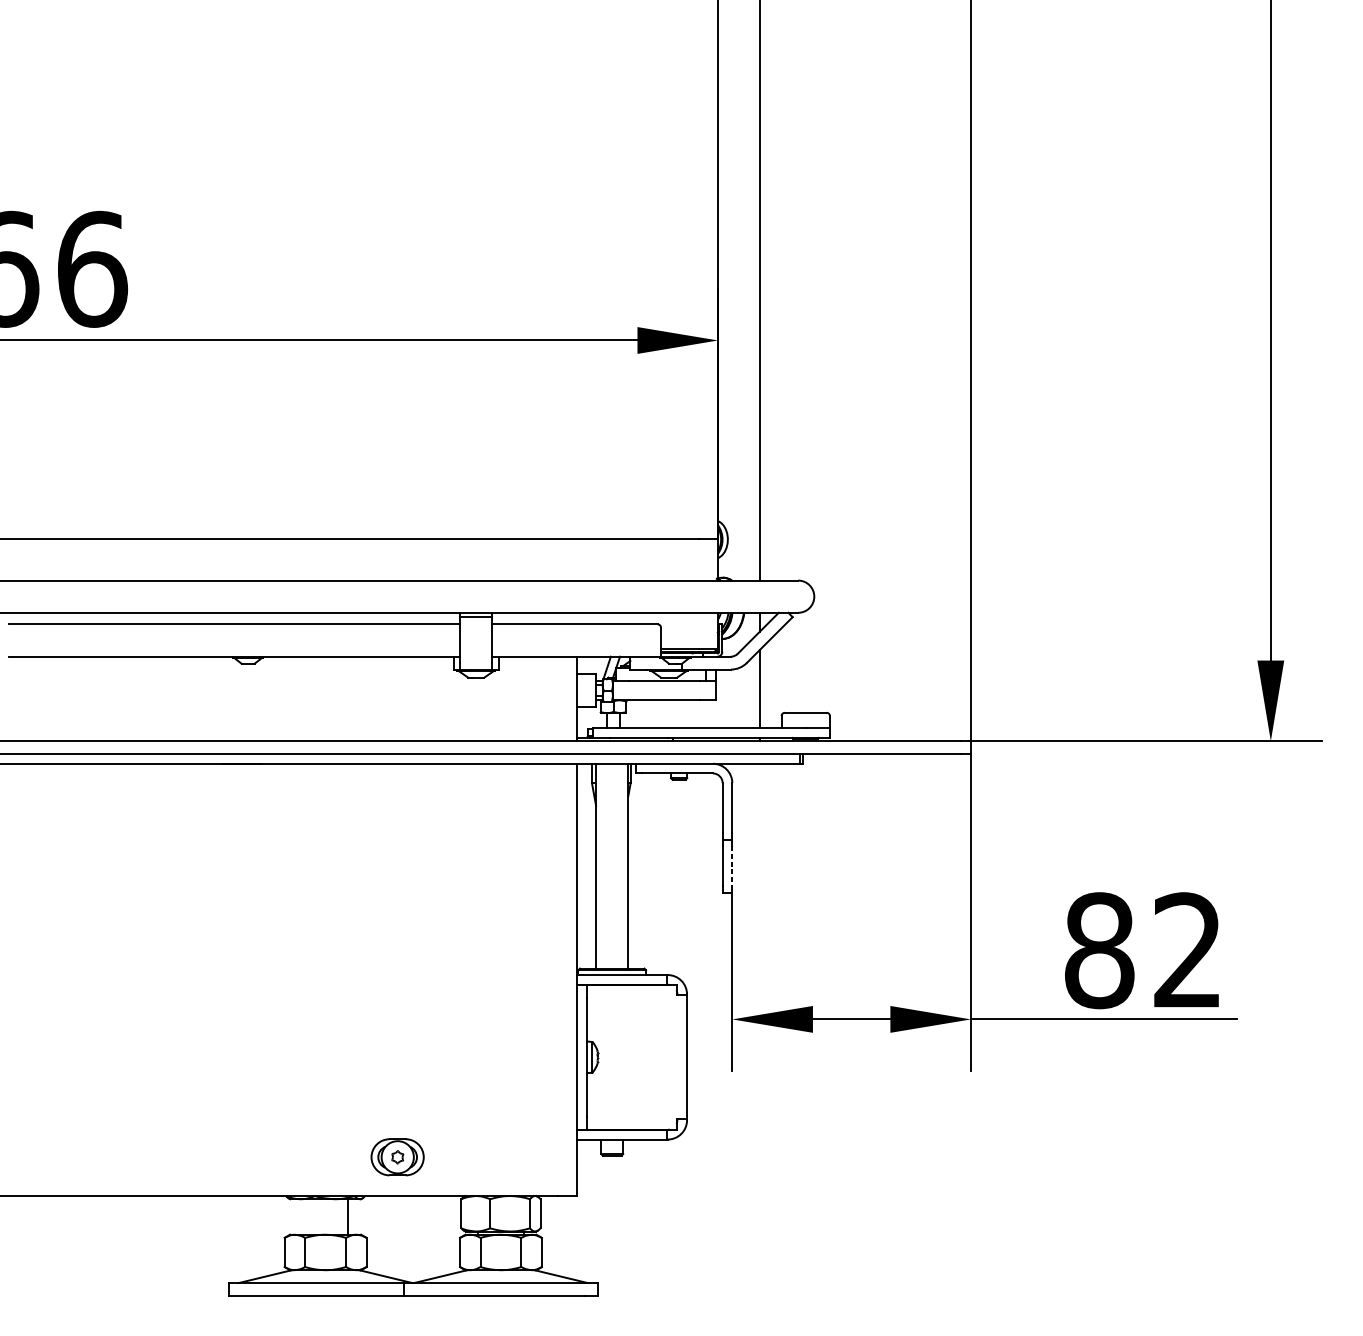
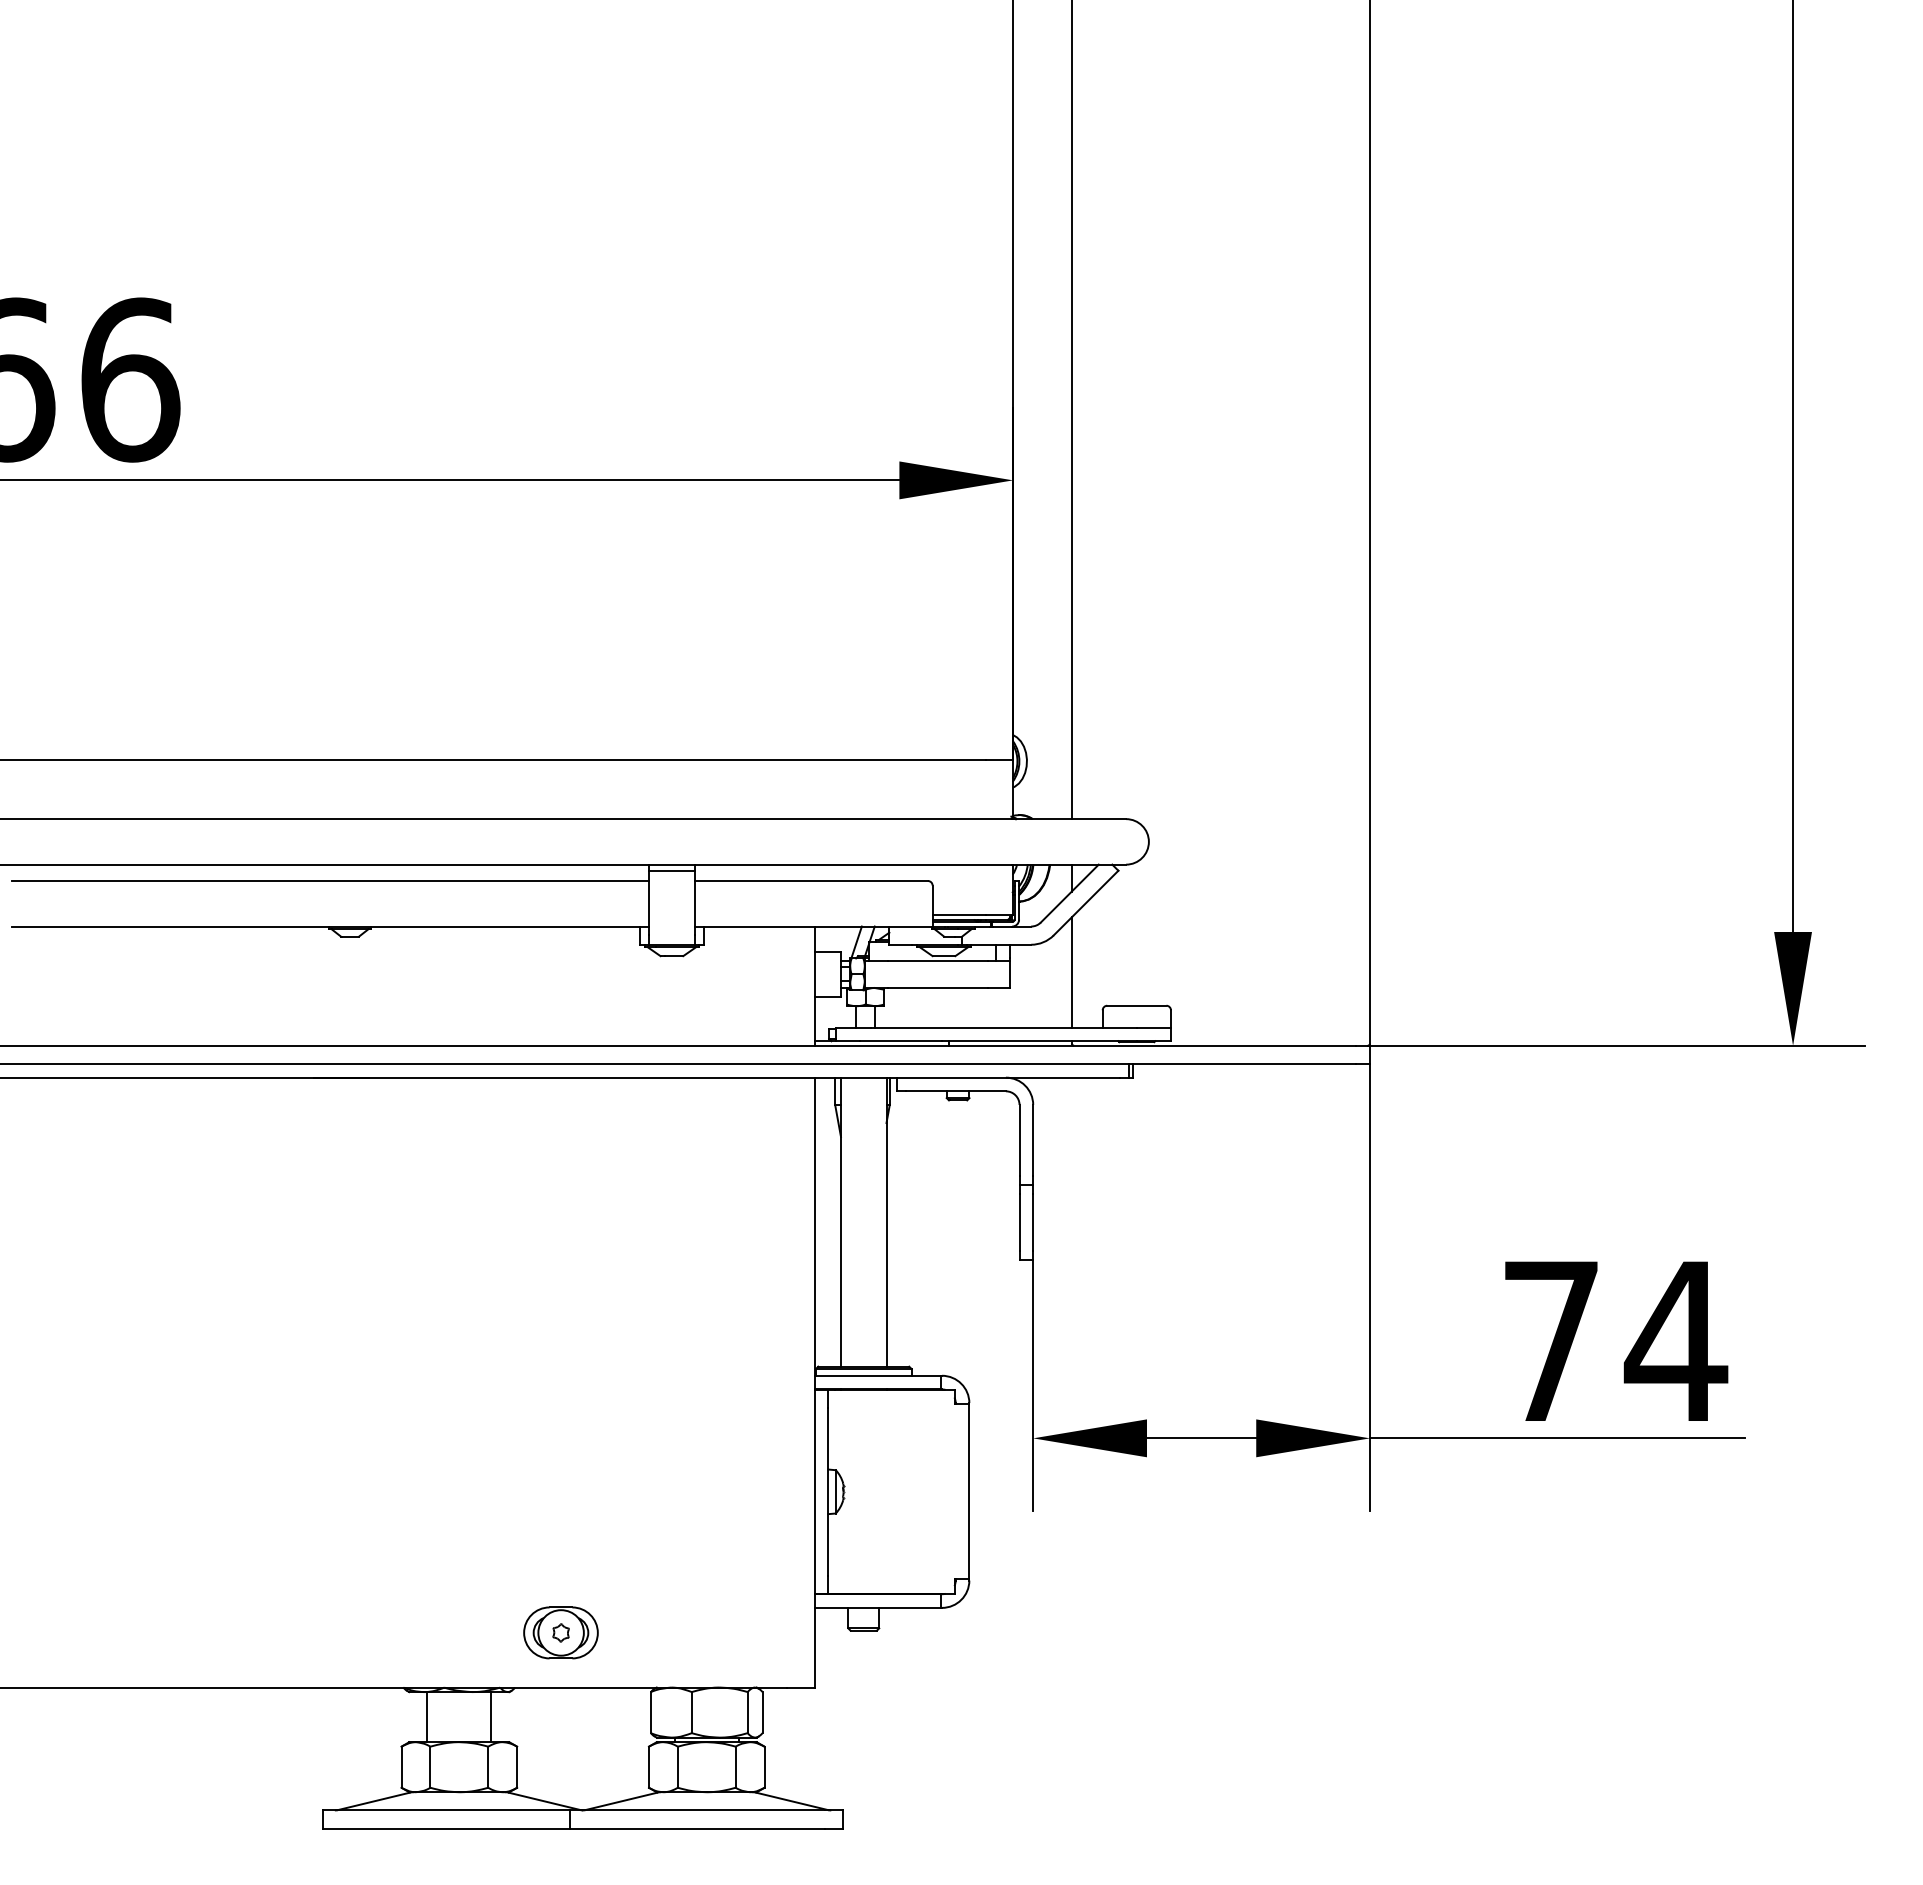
line: (732, 866) -> (1033, 1222), dashed -> solid
text: (1144, 950) -> (1615, 1341), 82 -> 74
line: (303, 1217) -> (427, 1717), added

